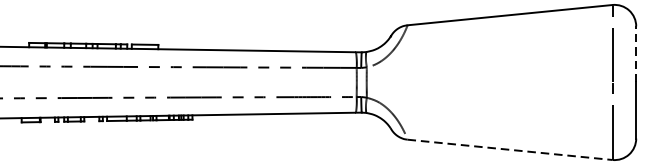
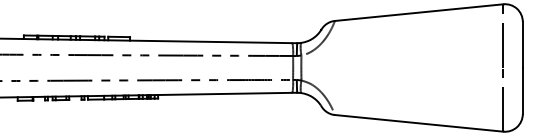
line: (635, 53) -> (522, 44), dashed -> solid
line: (510, 150) -> (419, 123), dashed -> solid

